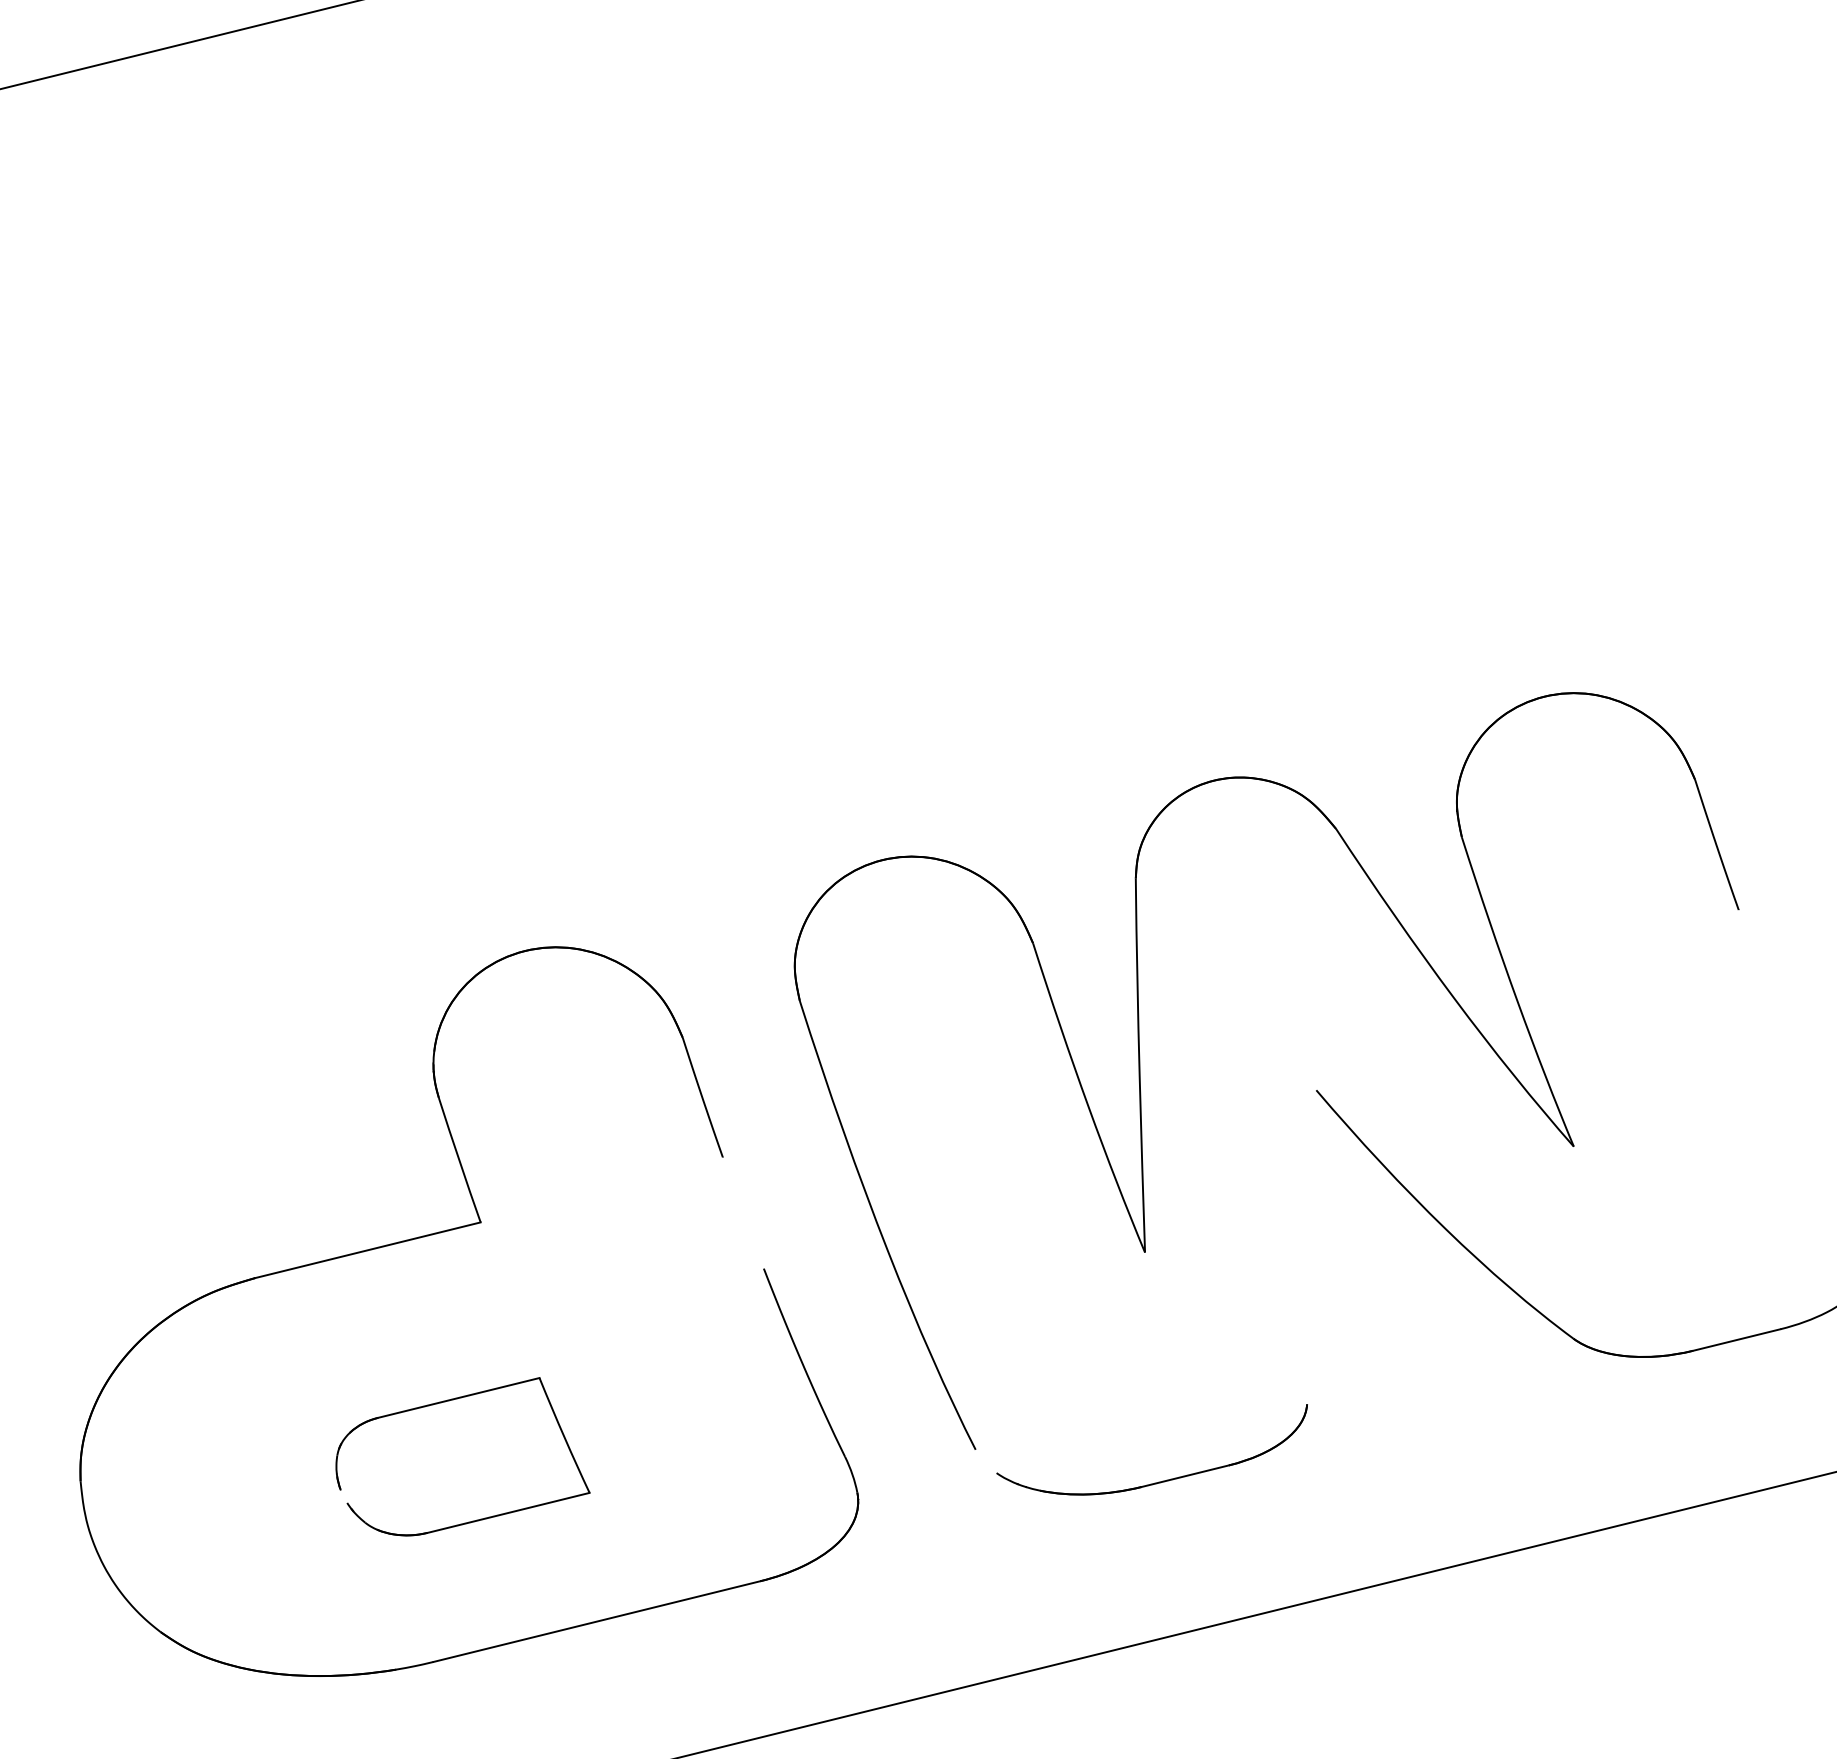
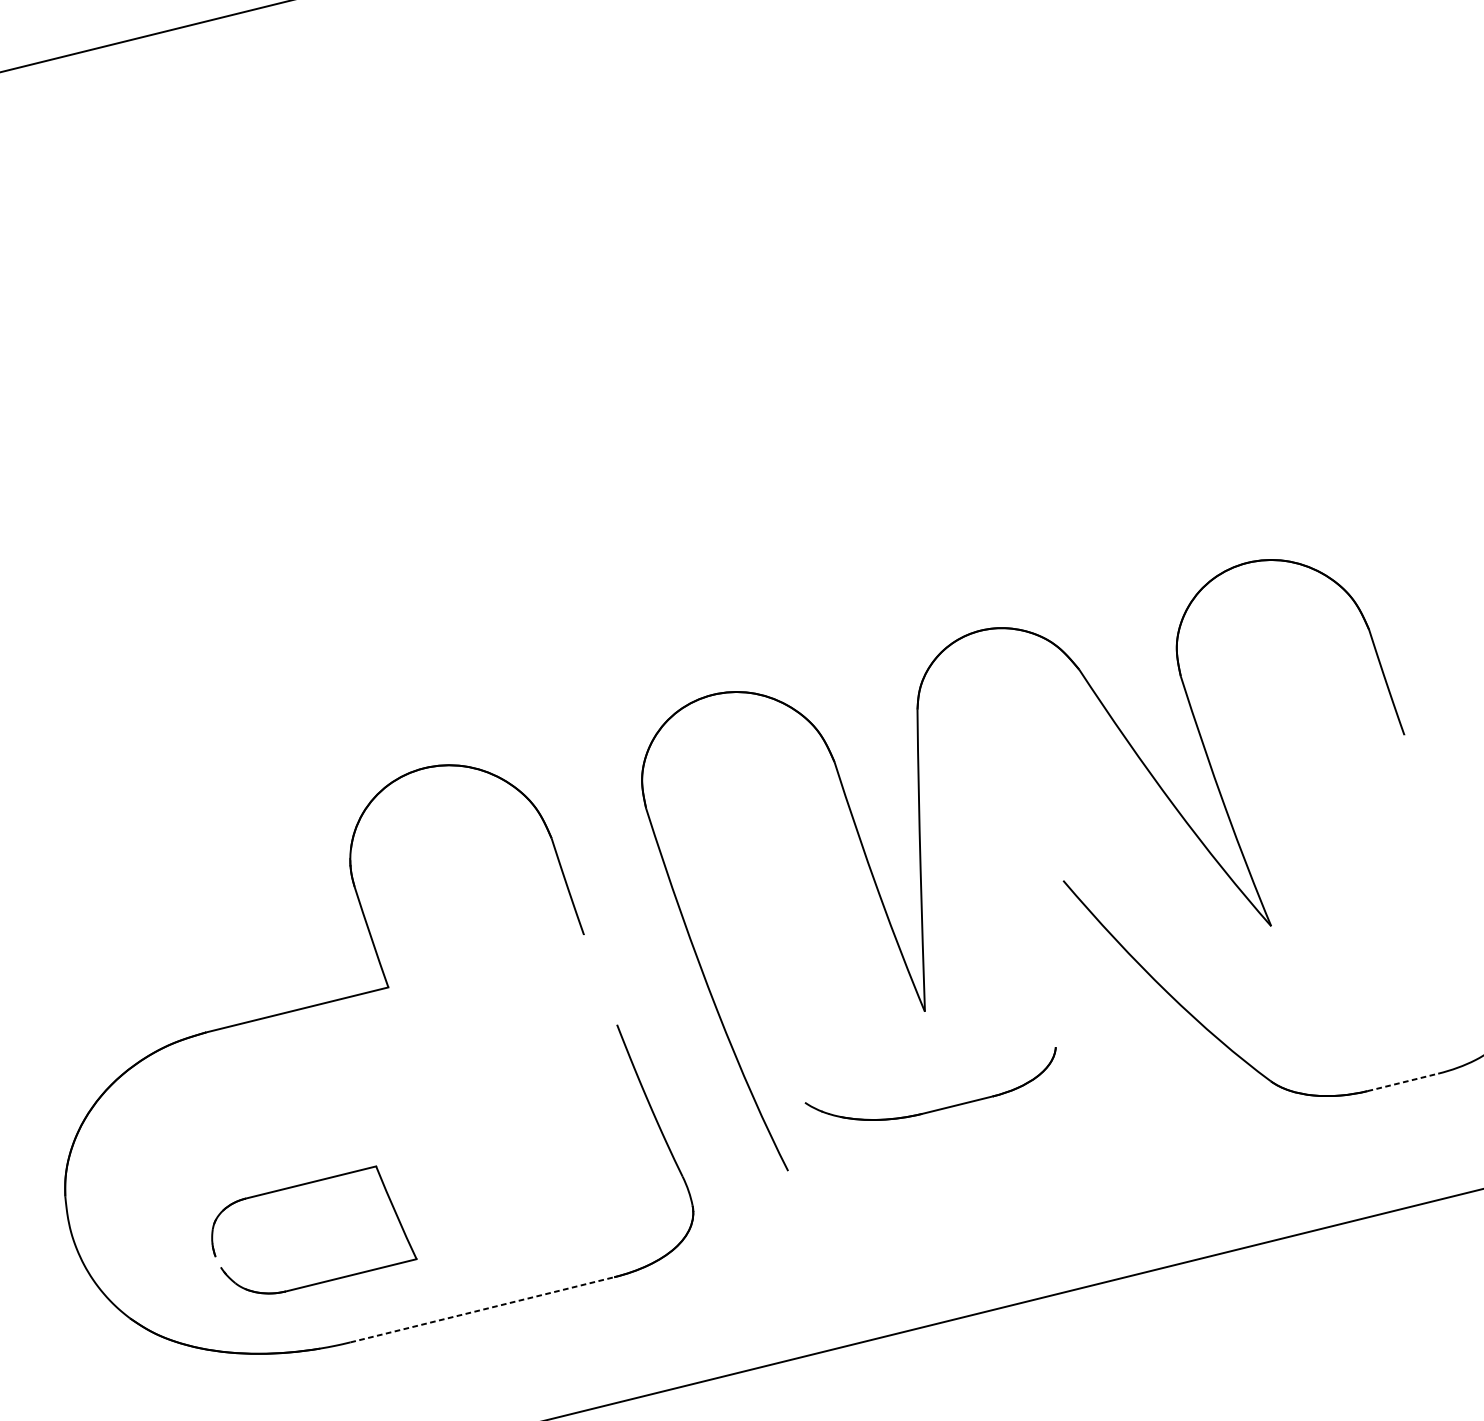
line: (1737, 1339) -> (1403, 1081), solid -> dashed
part: (449, 1401) -> (303, 1185), moved
part: (1158, 1481) -> (935, 1109), moved
line: (597, 1621) -> (482, 1309), solid -> dashed

